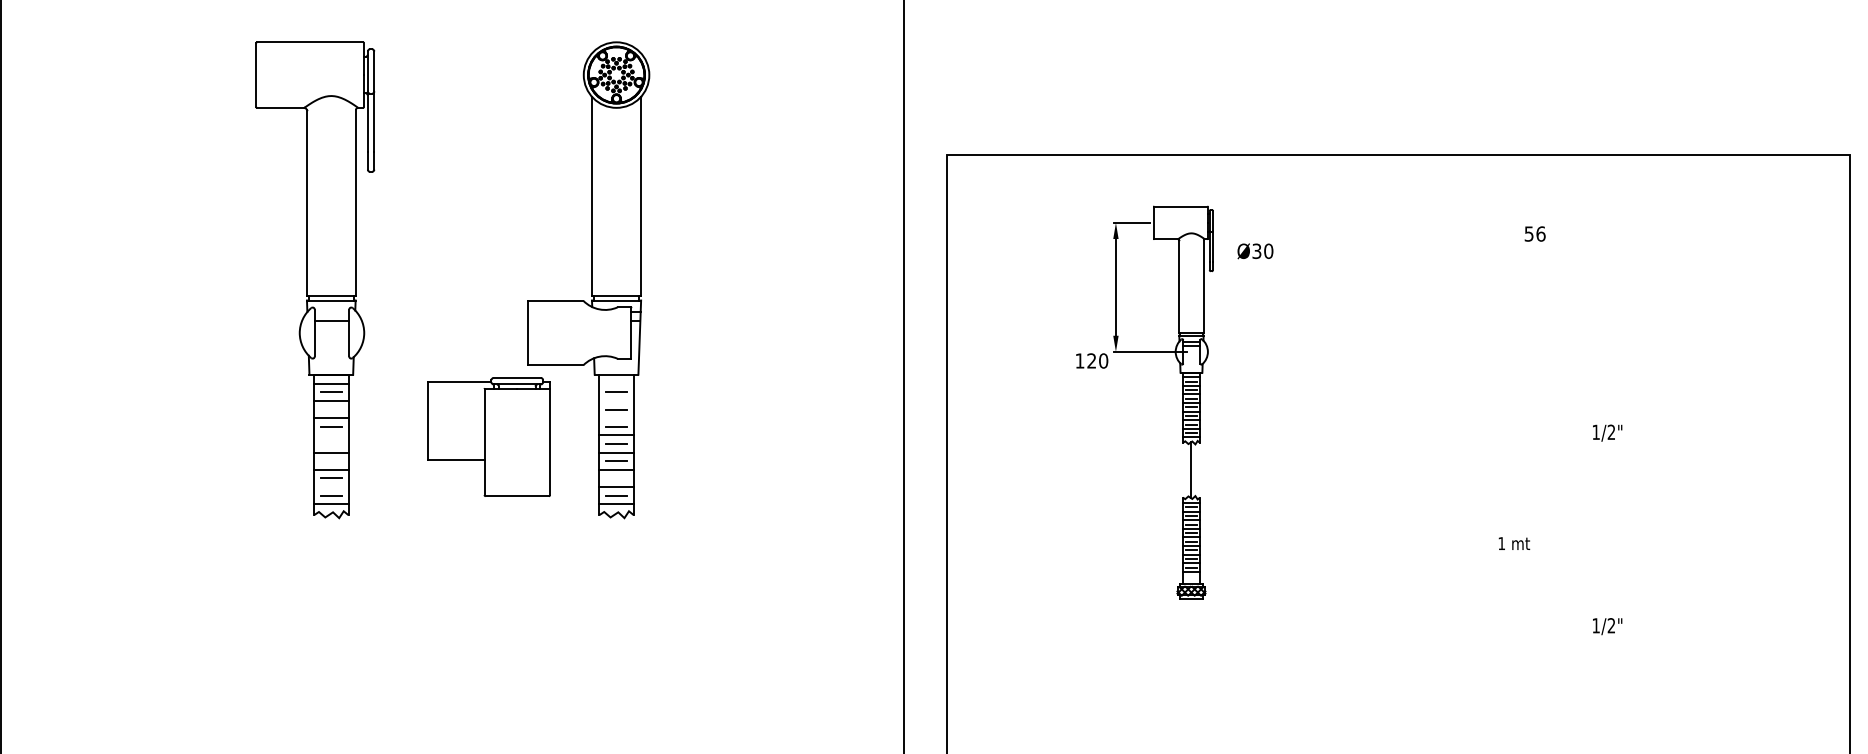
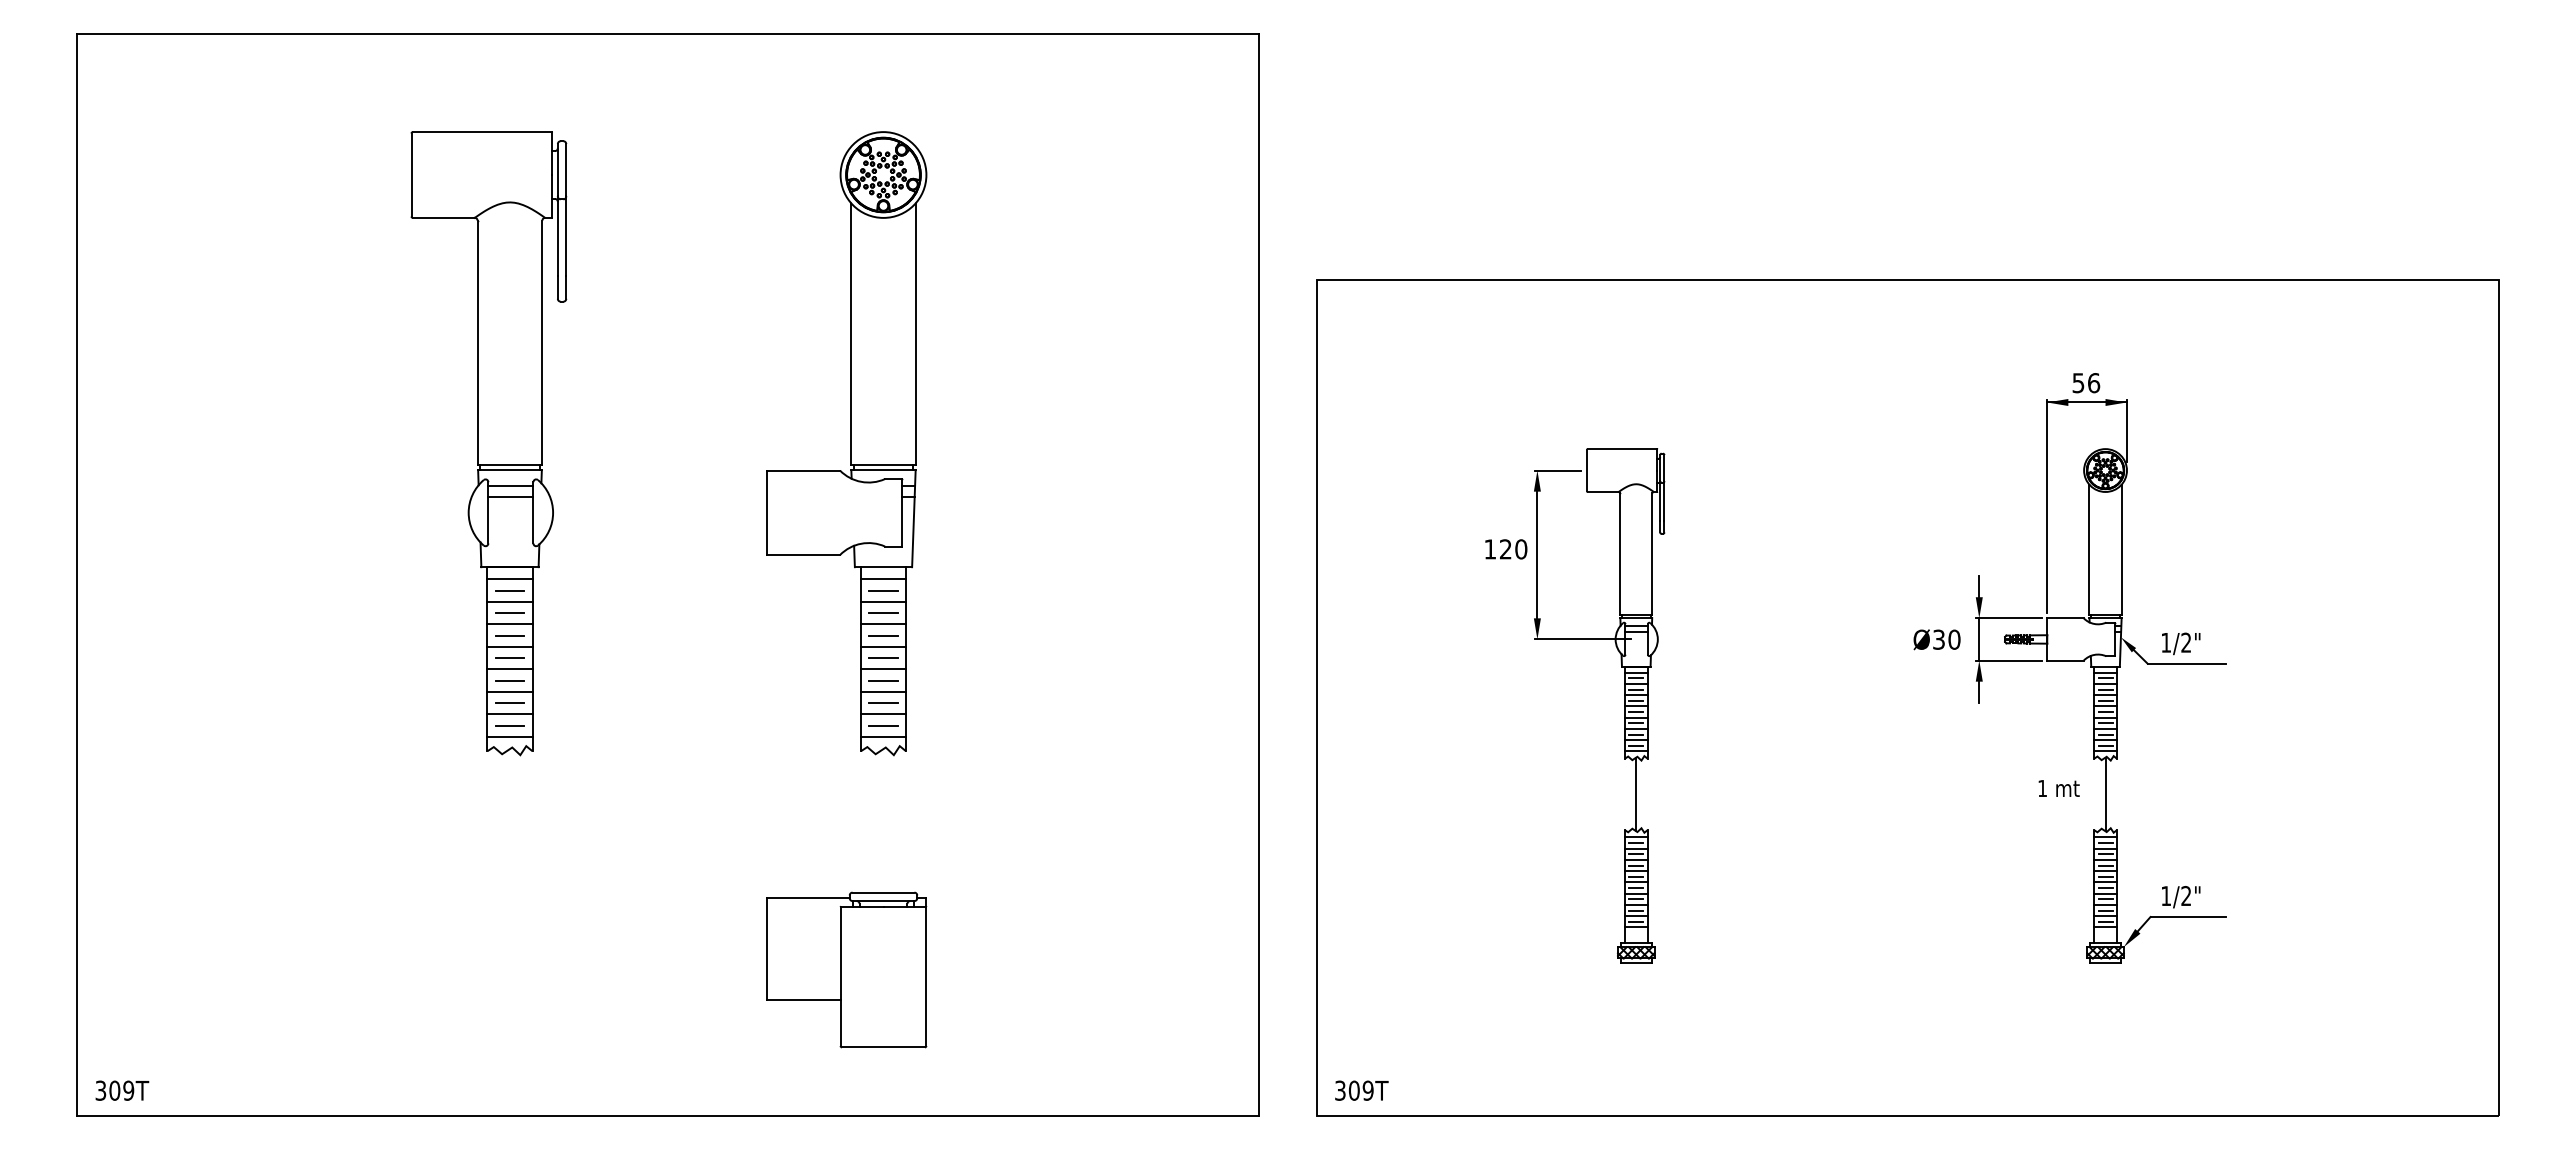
text: (1255, 251) -> (1936, 639), moved
line: (331, 312) -> (510, 485), added
line: (616, 384) -> (883, 579), added
line: (616, 400) -> (883, 601), added
part: (1182, 402) -> (1624, 705), moved
line: (330, 409) -> (509, 613), added
line: (616, 418) -> (883, 624), added
line: (330, 435) -> (509, 646), added
part: (489, 436) -> (846, 969), moved
line: (330, 444) -> (509, 658), added
line: (330, 461) -> (509, 680), added
part: (1545, 461) -> (2100, 681), added
line: (616, 478) -> (883, 703), added
line: (330, 487) -> (509, 714), added

